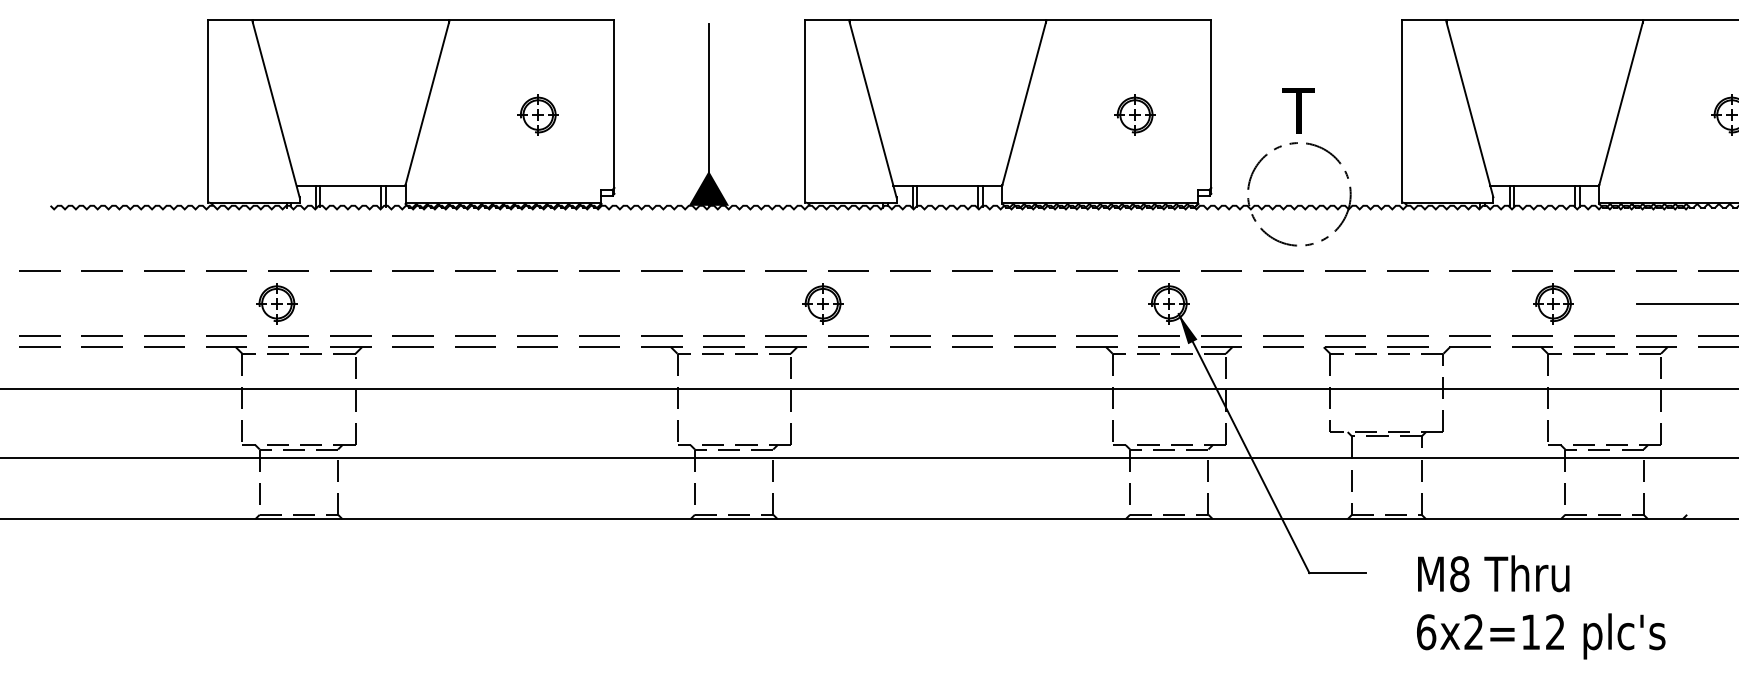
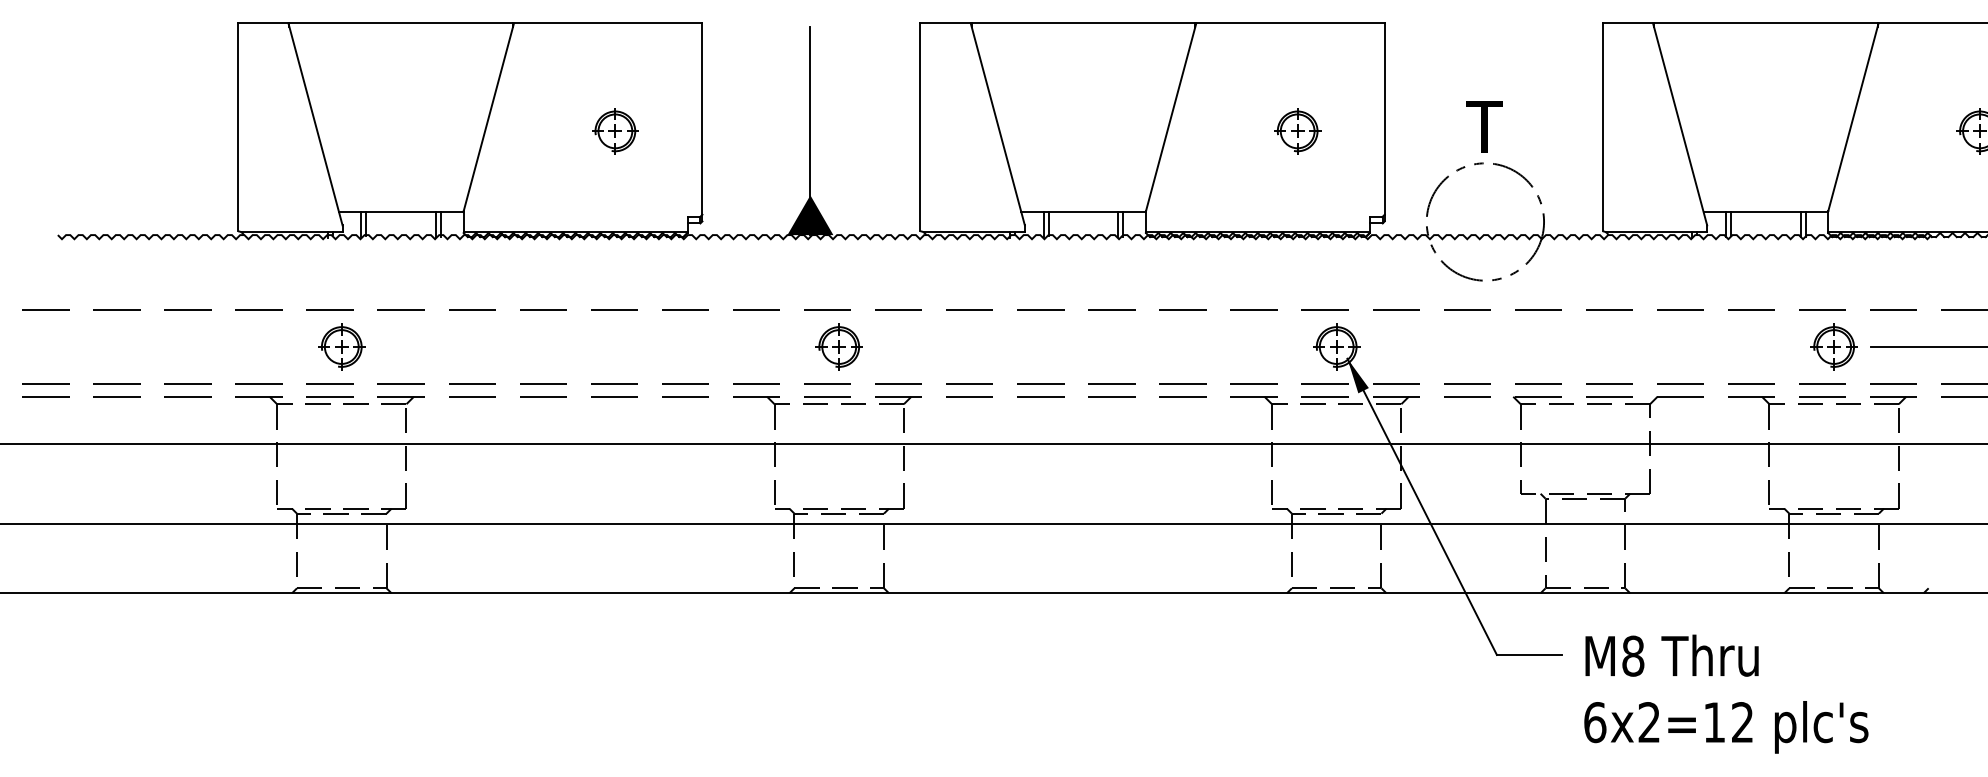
part: (276, 303) -> (341, 346), moved
part: (822, 303) -> (838, 346), moved
part: (1553, 303) -> (1834, 346), moved
text: (1541, 607) -> (1726, 694), moved

